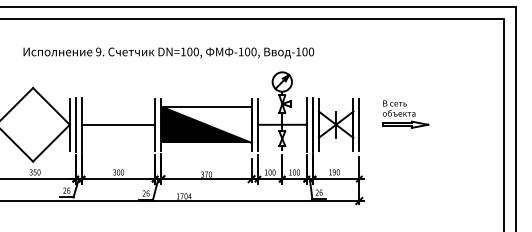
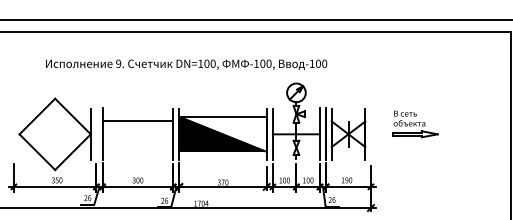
line: (75, 124) -> (96, 134), removed
line: (118, 124) -> (137, 120), moved
line: (359, 124) -> (371, 134), removed

